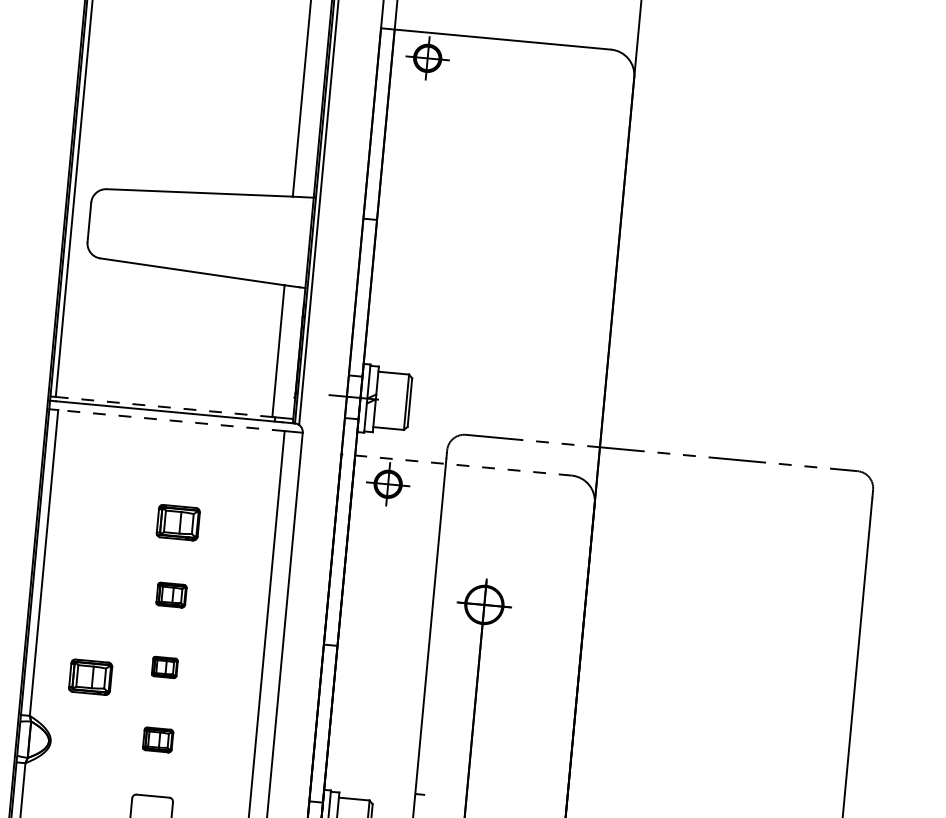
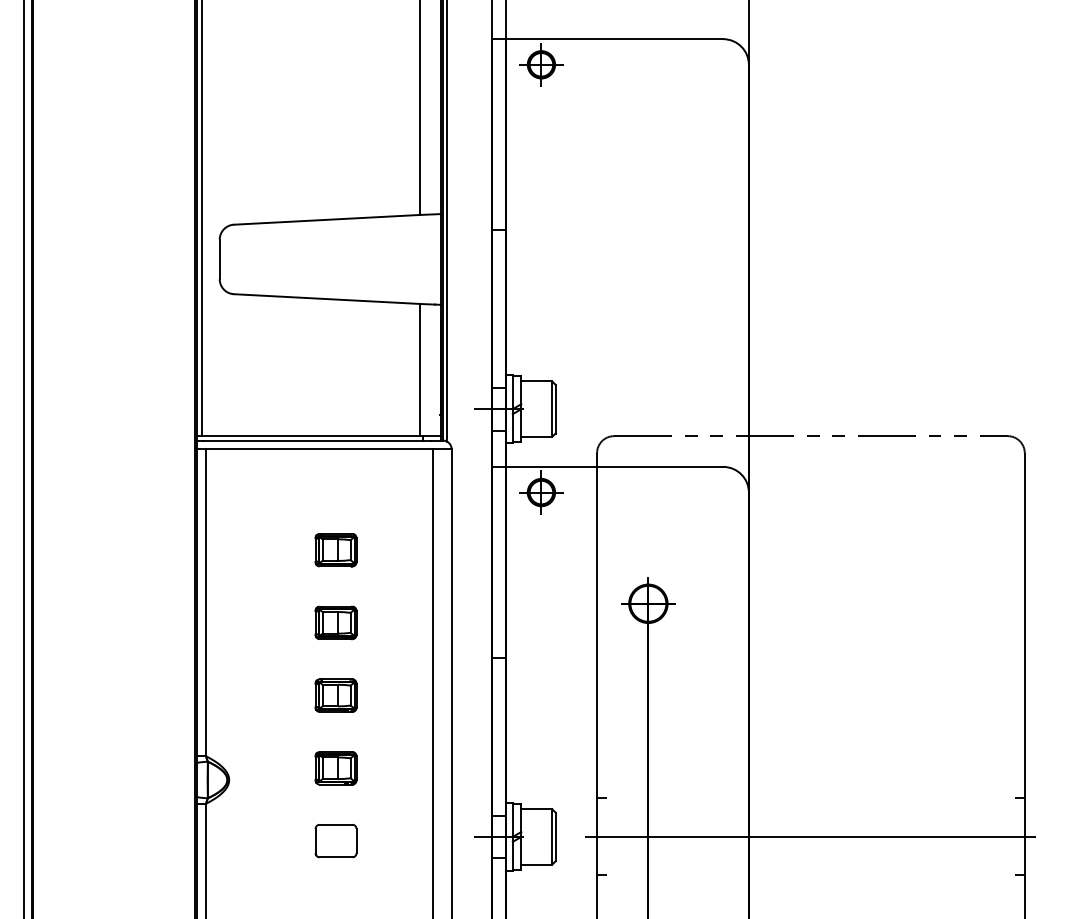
line: (164, 407) -> (311, 436), dashed -> solid
line: (171, 420) -> (319, 449), dashed -> solid
line: (456, 464) -> (607, 466), dashed -> solid
part: (171, 594) -> (335, 622), size x1.43
part: (164, 667) -> (335, 695), size x1.67
part: (90, 677) -> (262, 712), removed
part: (157, 740) -> (335, 768), size x1.43

